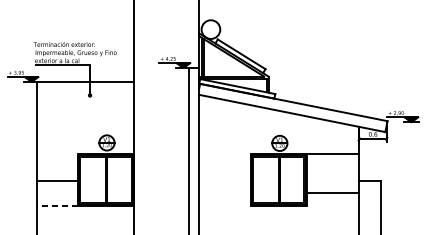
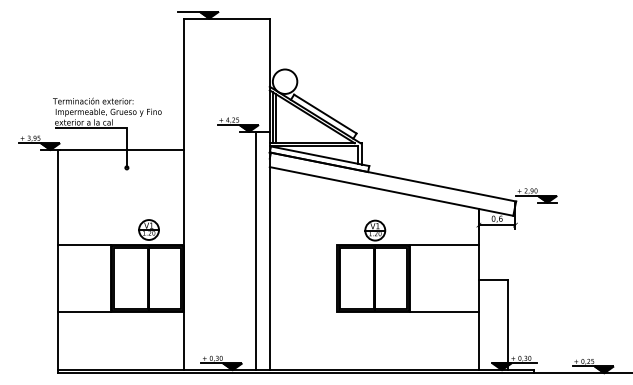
line: (56, 180) -> (83, 244), moved
line: (332, 193) -> (444, 312), moved
line: (57, 205) -> (84, 312), dashed -> solid

